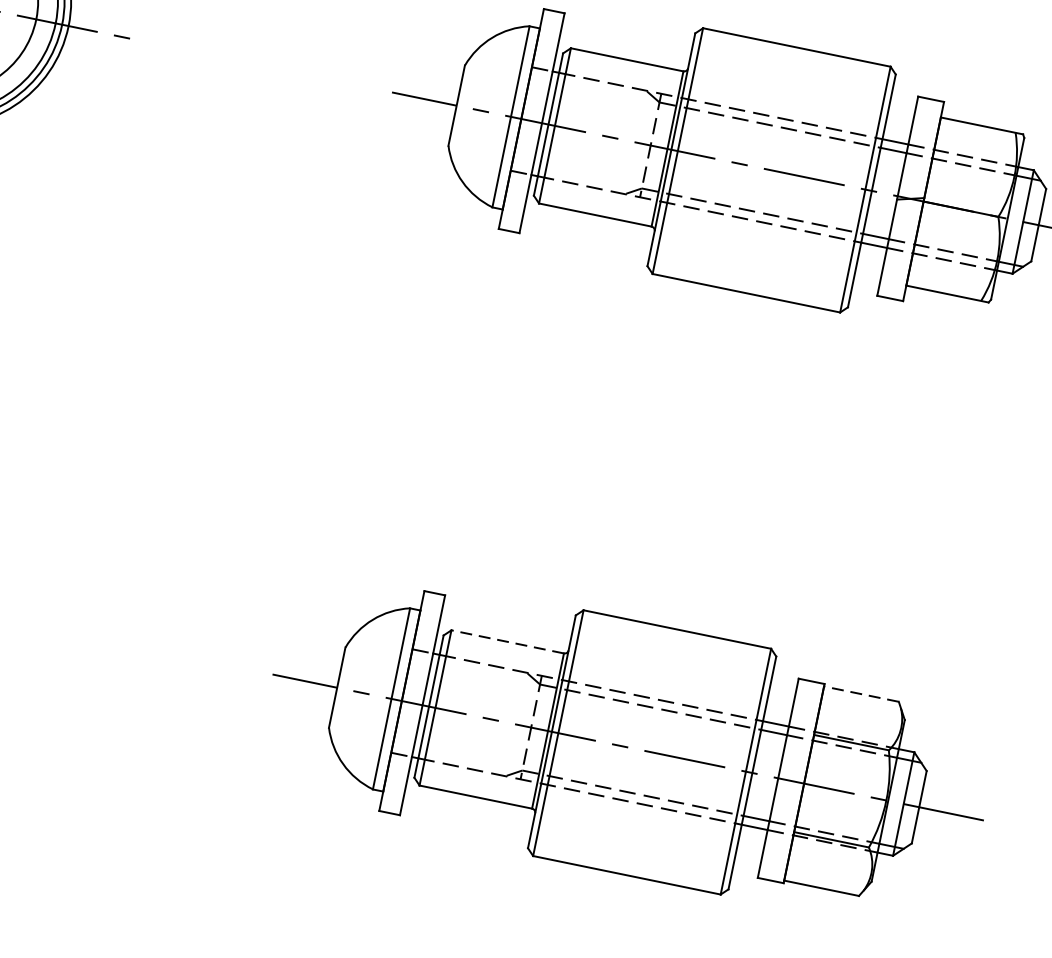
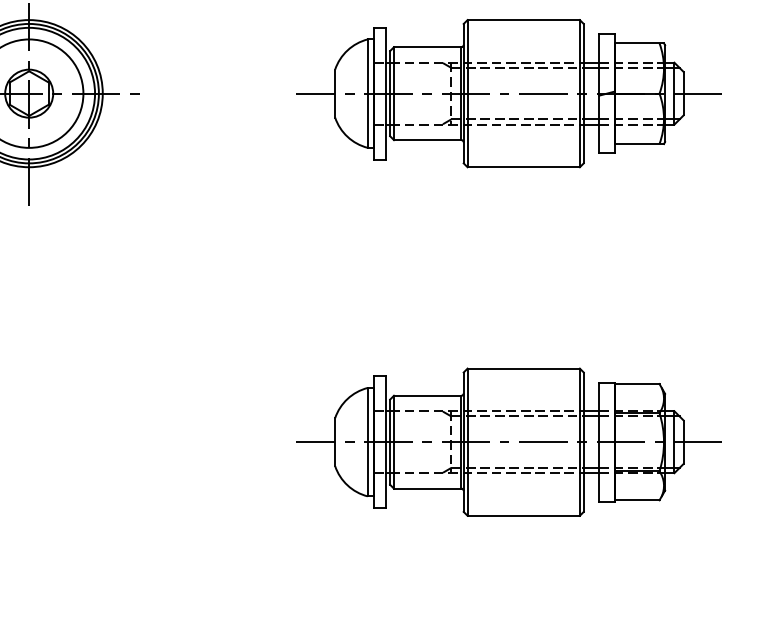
line: (507, 641) -> (427, 395), dashed -> solid
line: (860, 694) -> (636, 384), dashed -> solid

